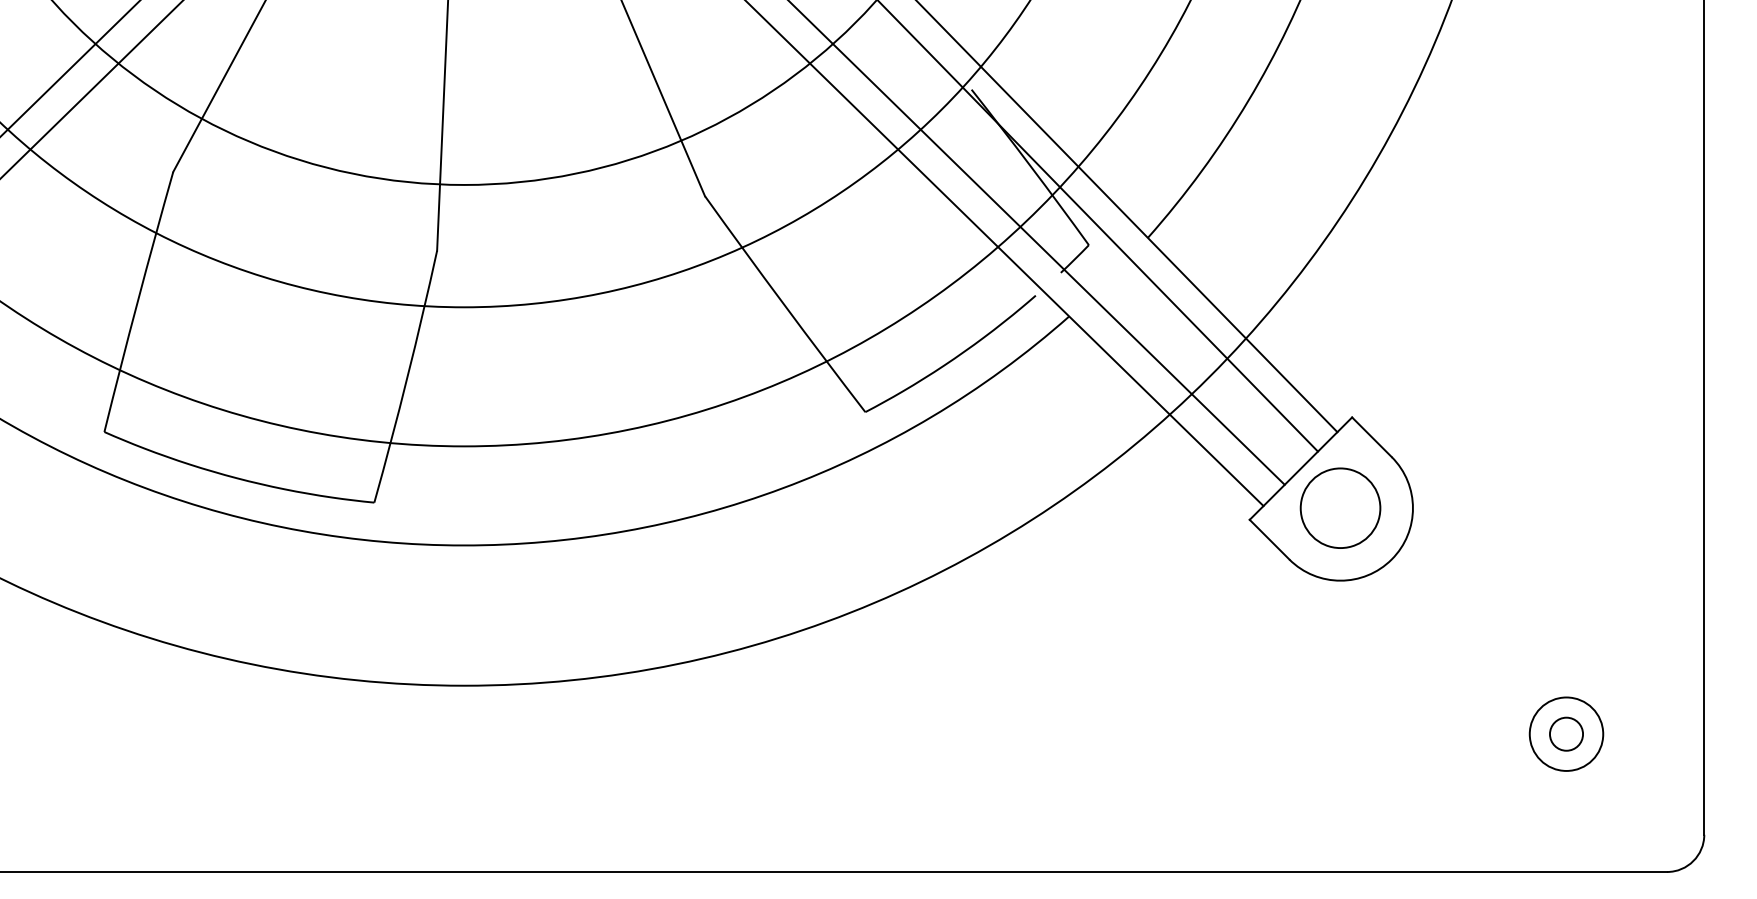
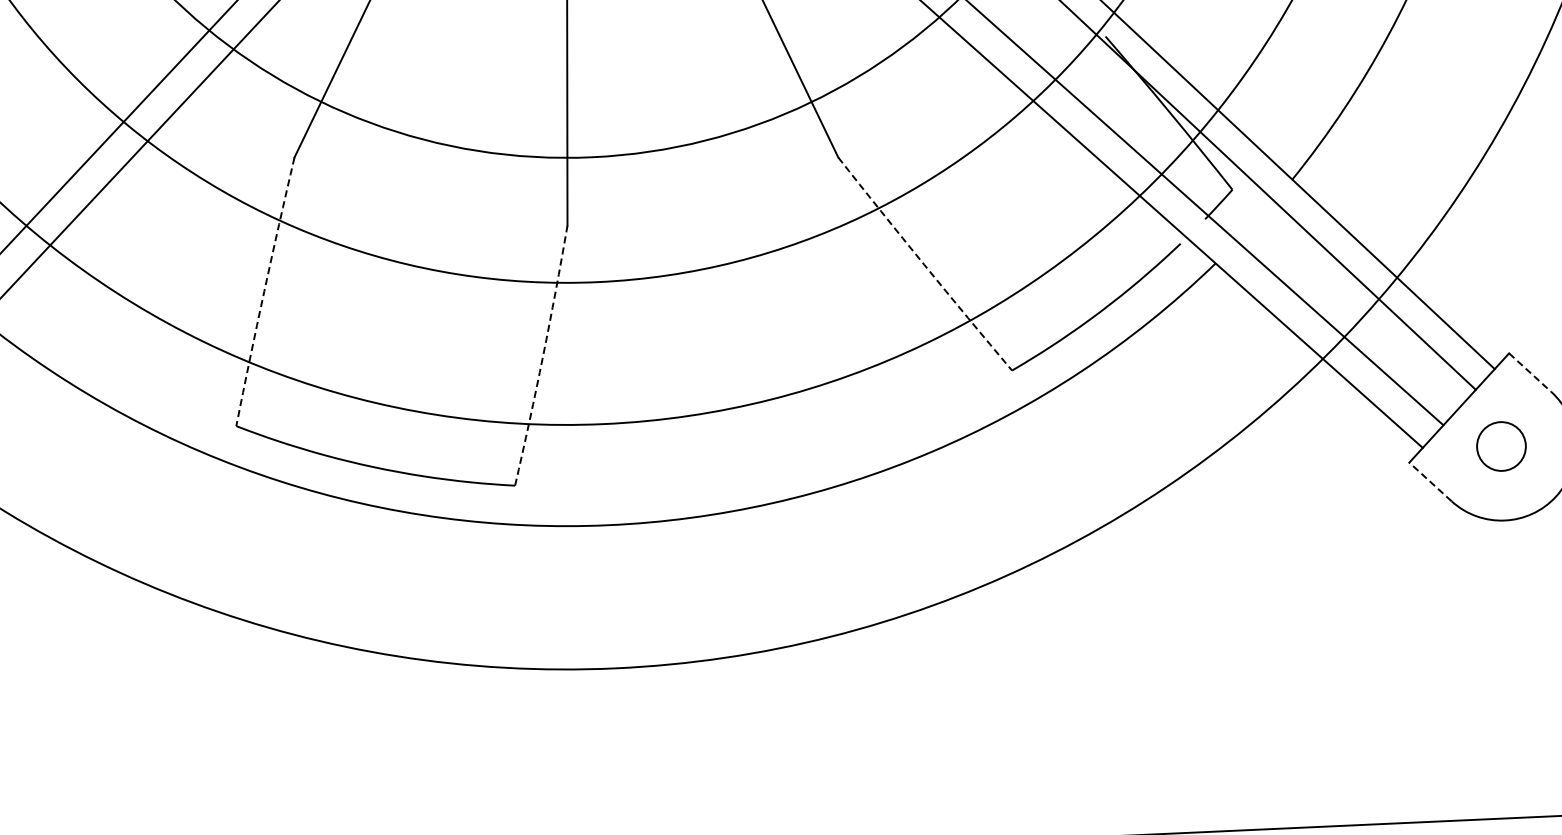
arc: (137, 301) -> (264, 291), solid -> dashed
arc: (784, 304) -> (924, 264), solid -> dashed
arc: (407, 377) -> (543, 356), solid -> dashed
line: (1372, 437) -> (1530, 372), solid -> dashed
circle: (1340, 507) -> (1501, 445), size x0.6
line: (1269, 539) -> (1430, 481), solid -> dashed

